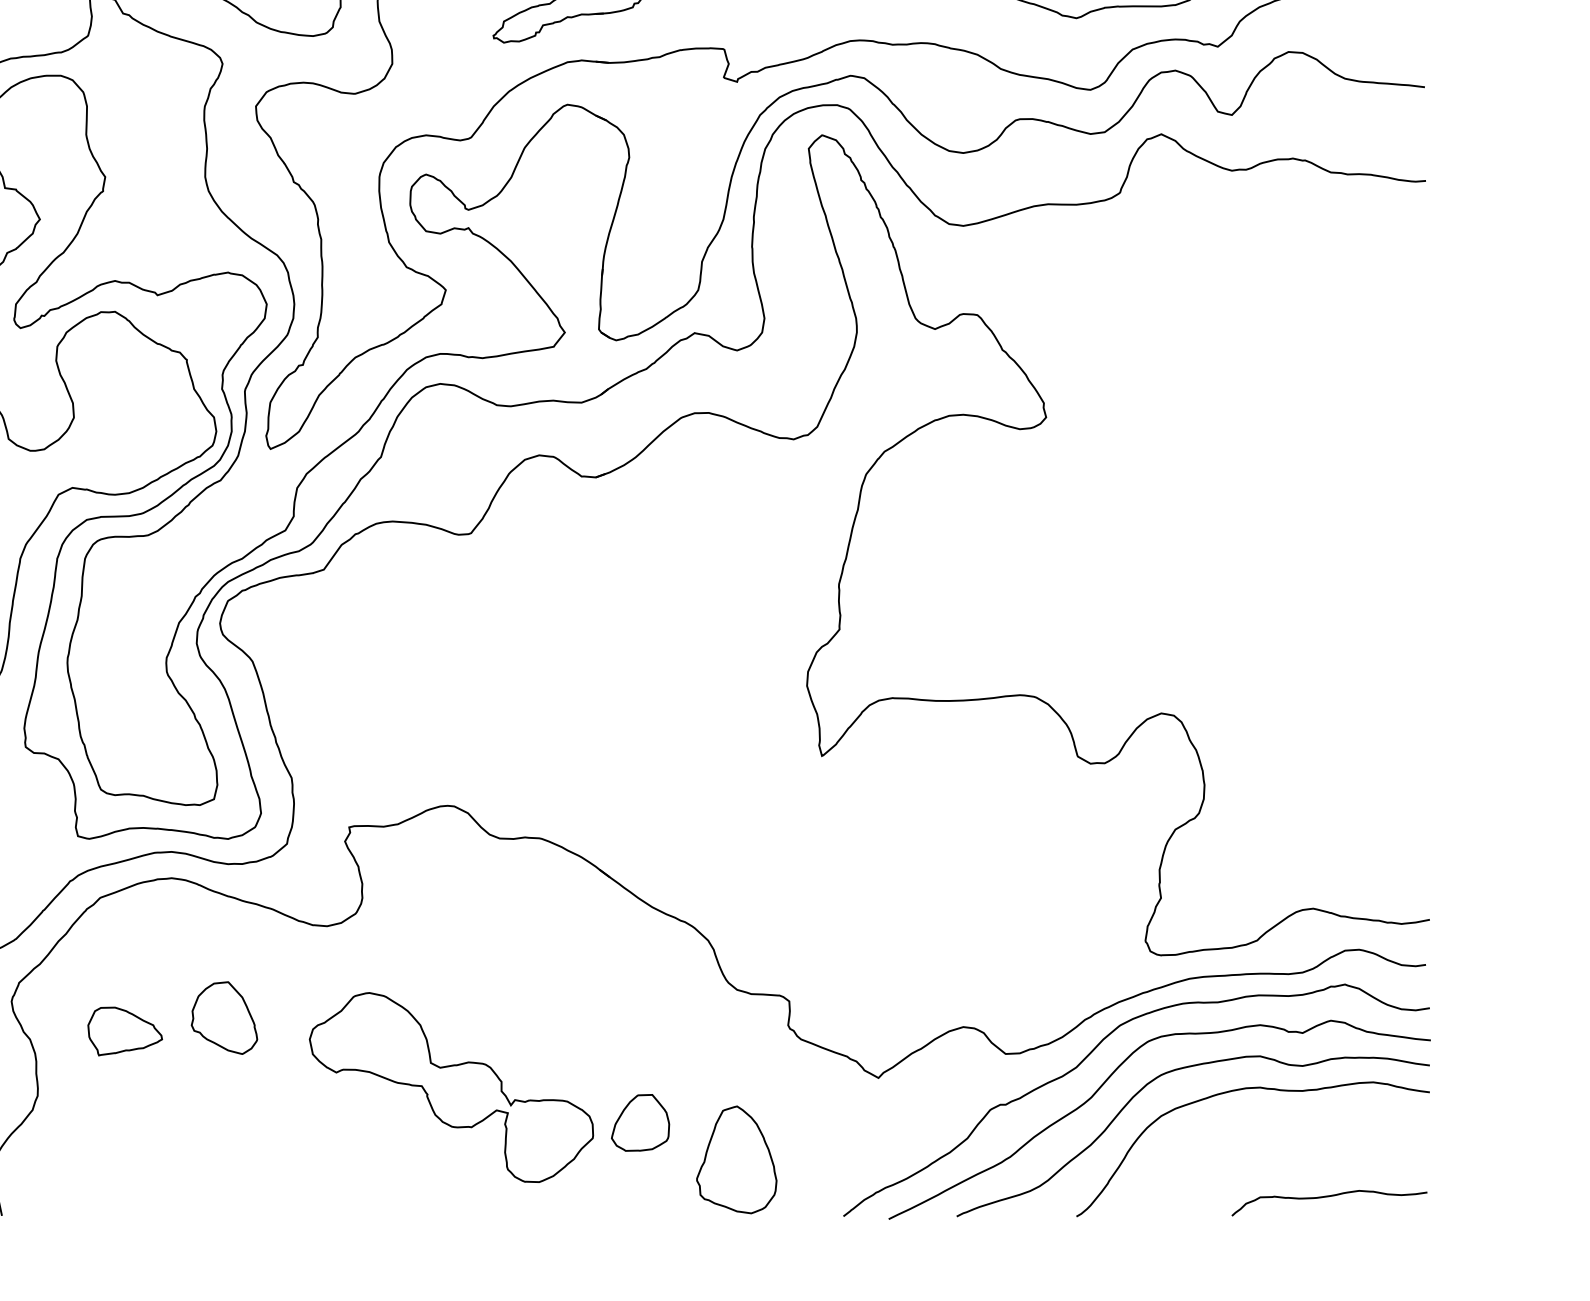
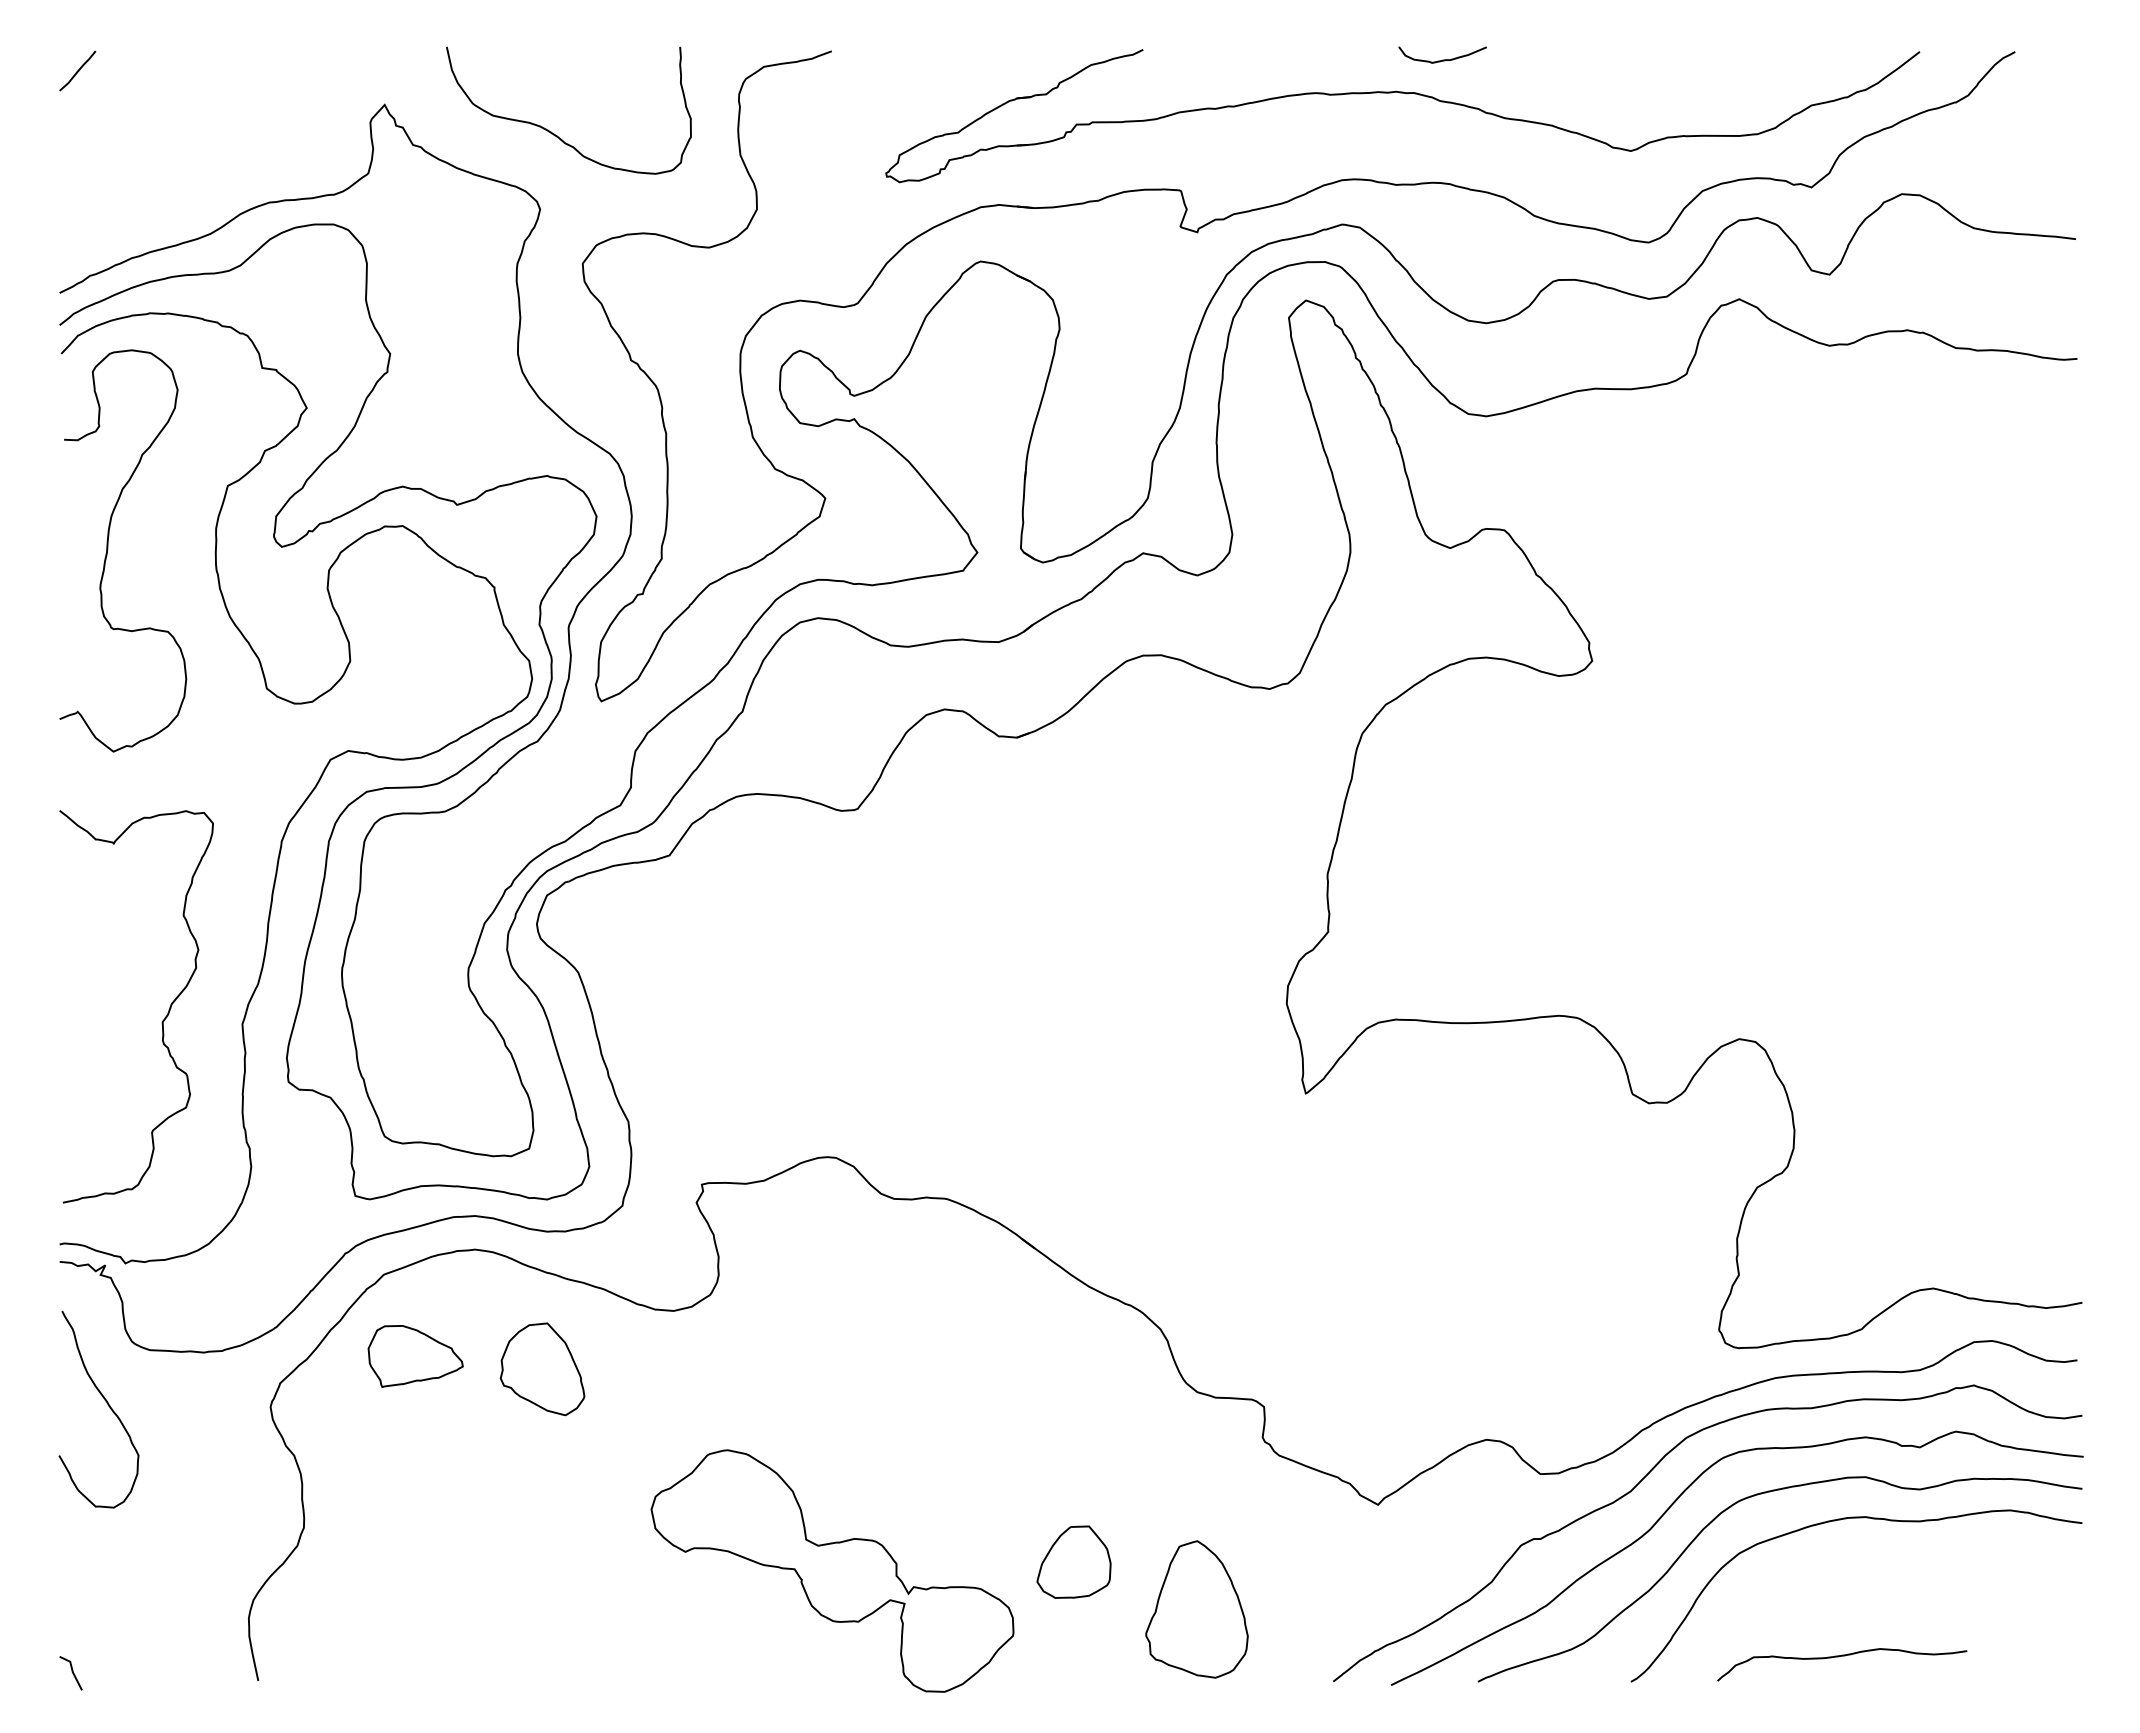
part: (224, 1018) -> (542, 1369), moved
part: (125, 1031) -> (415, 1356), moved
part: (451, 1087) -> (832, 1570), moved
curve: (1329, 1196) -> (1842, 1656), moved

